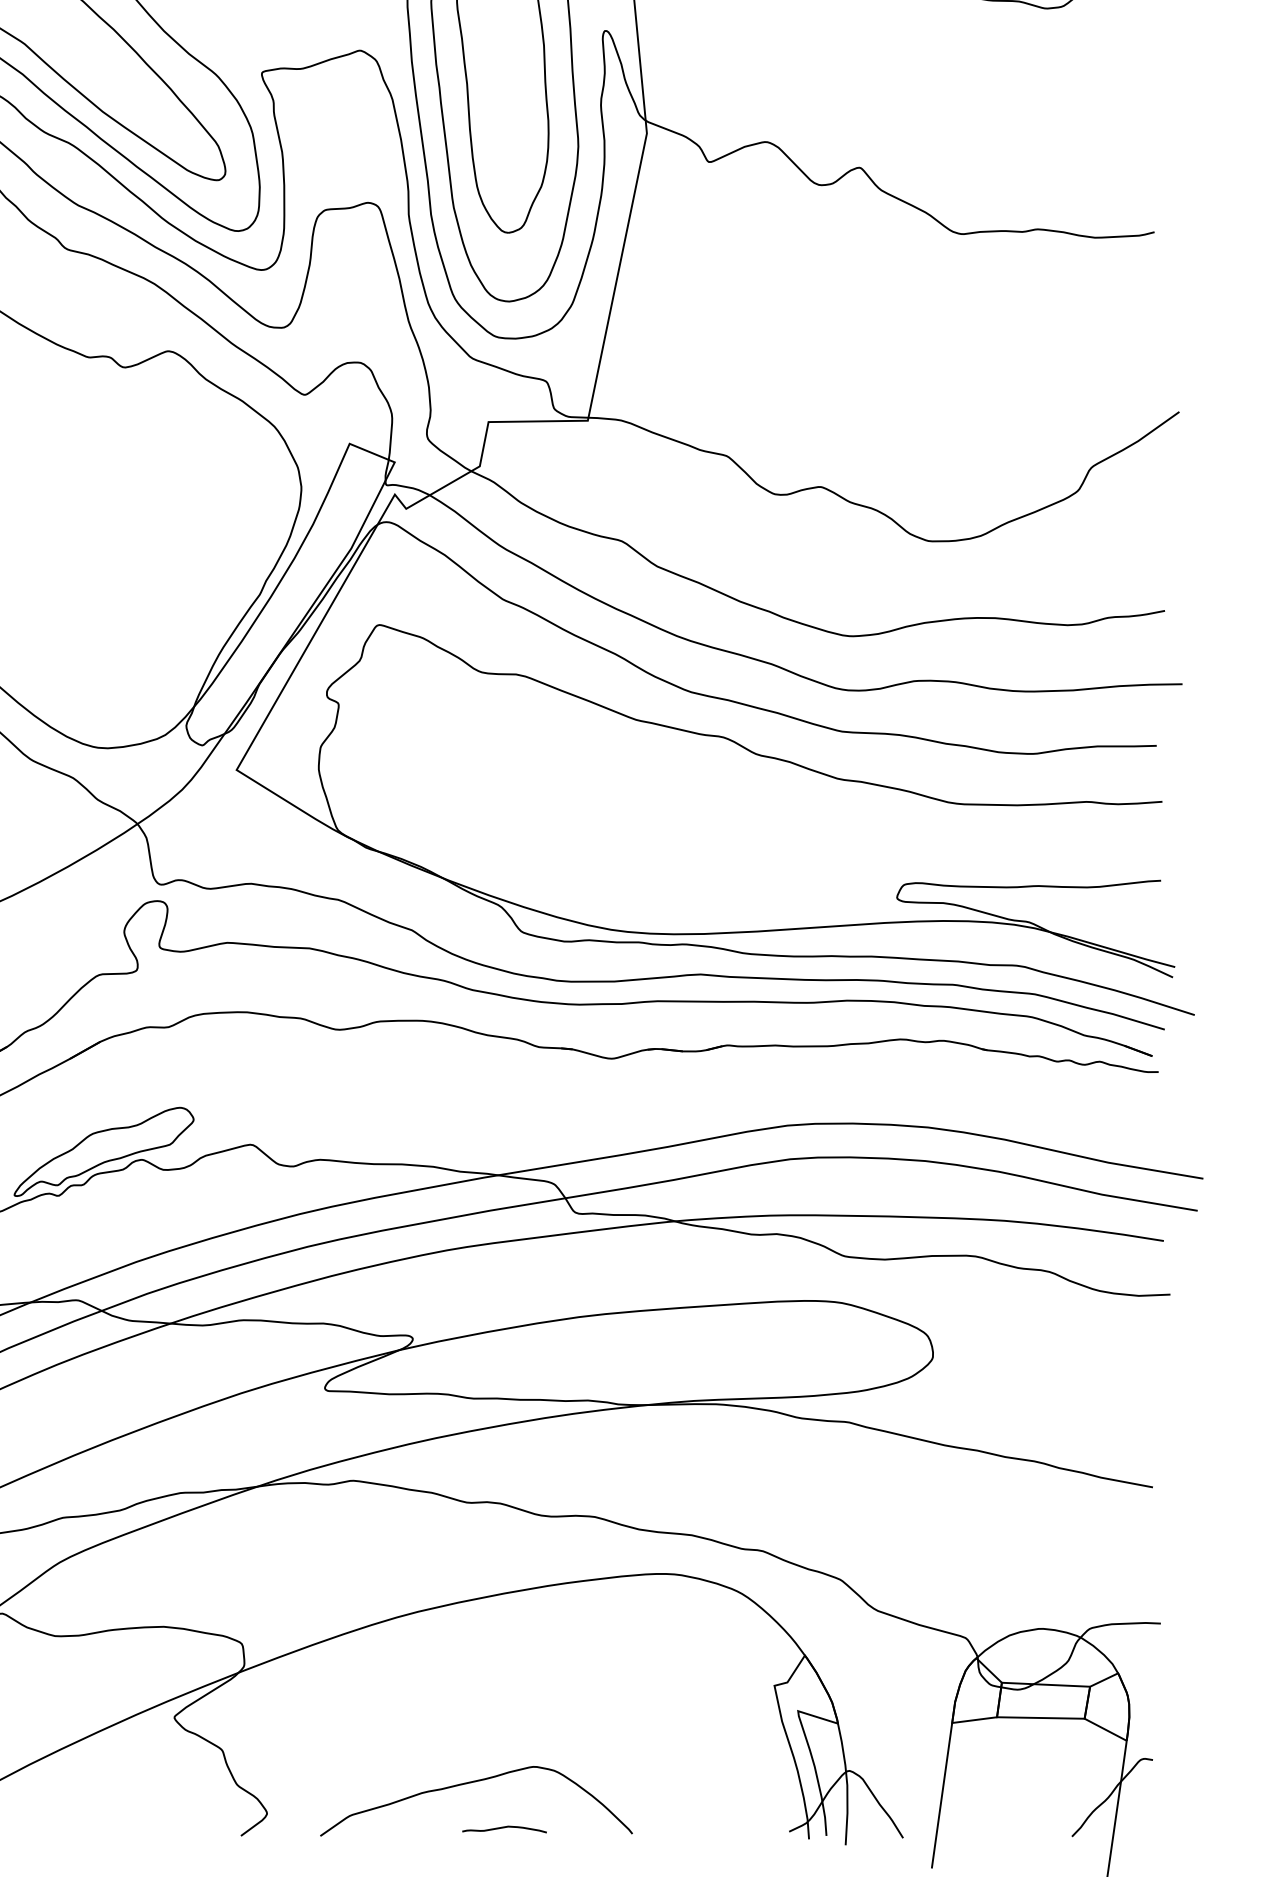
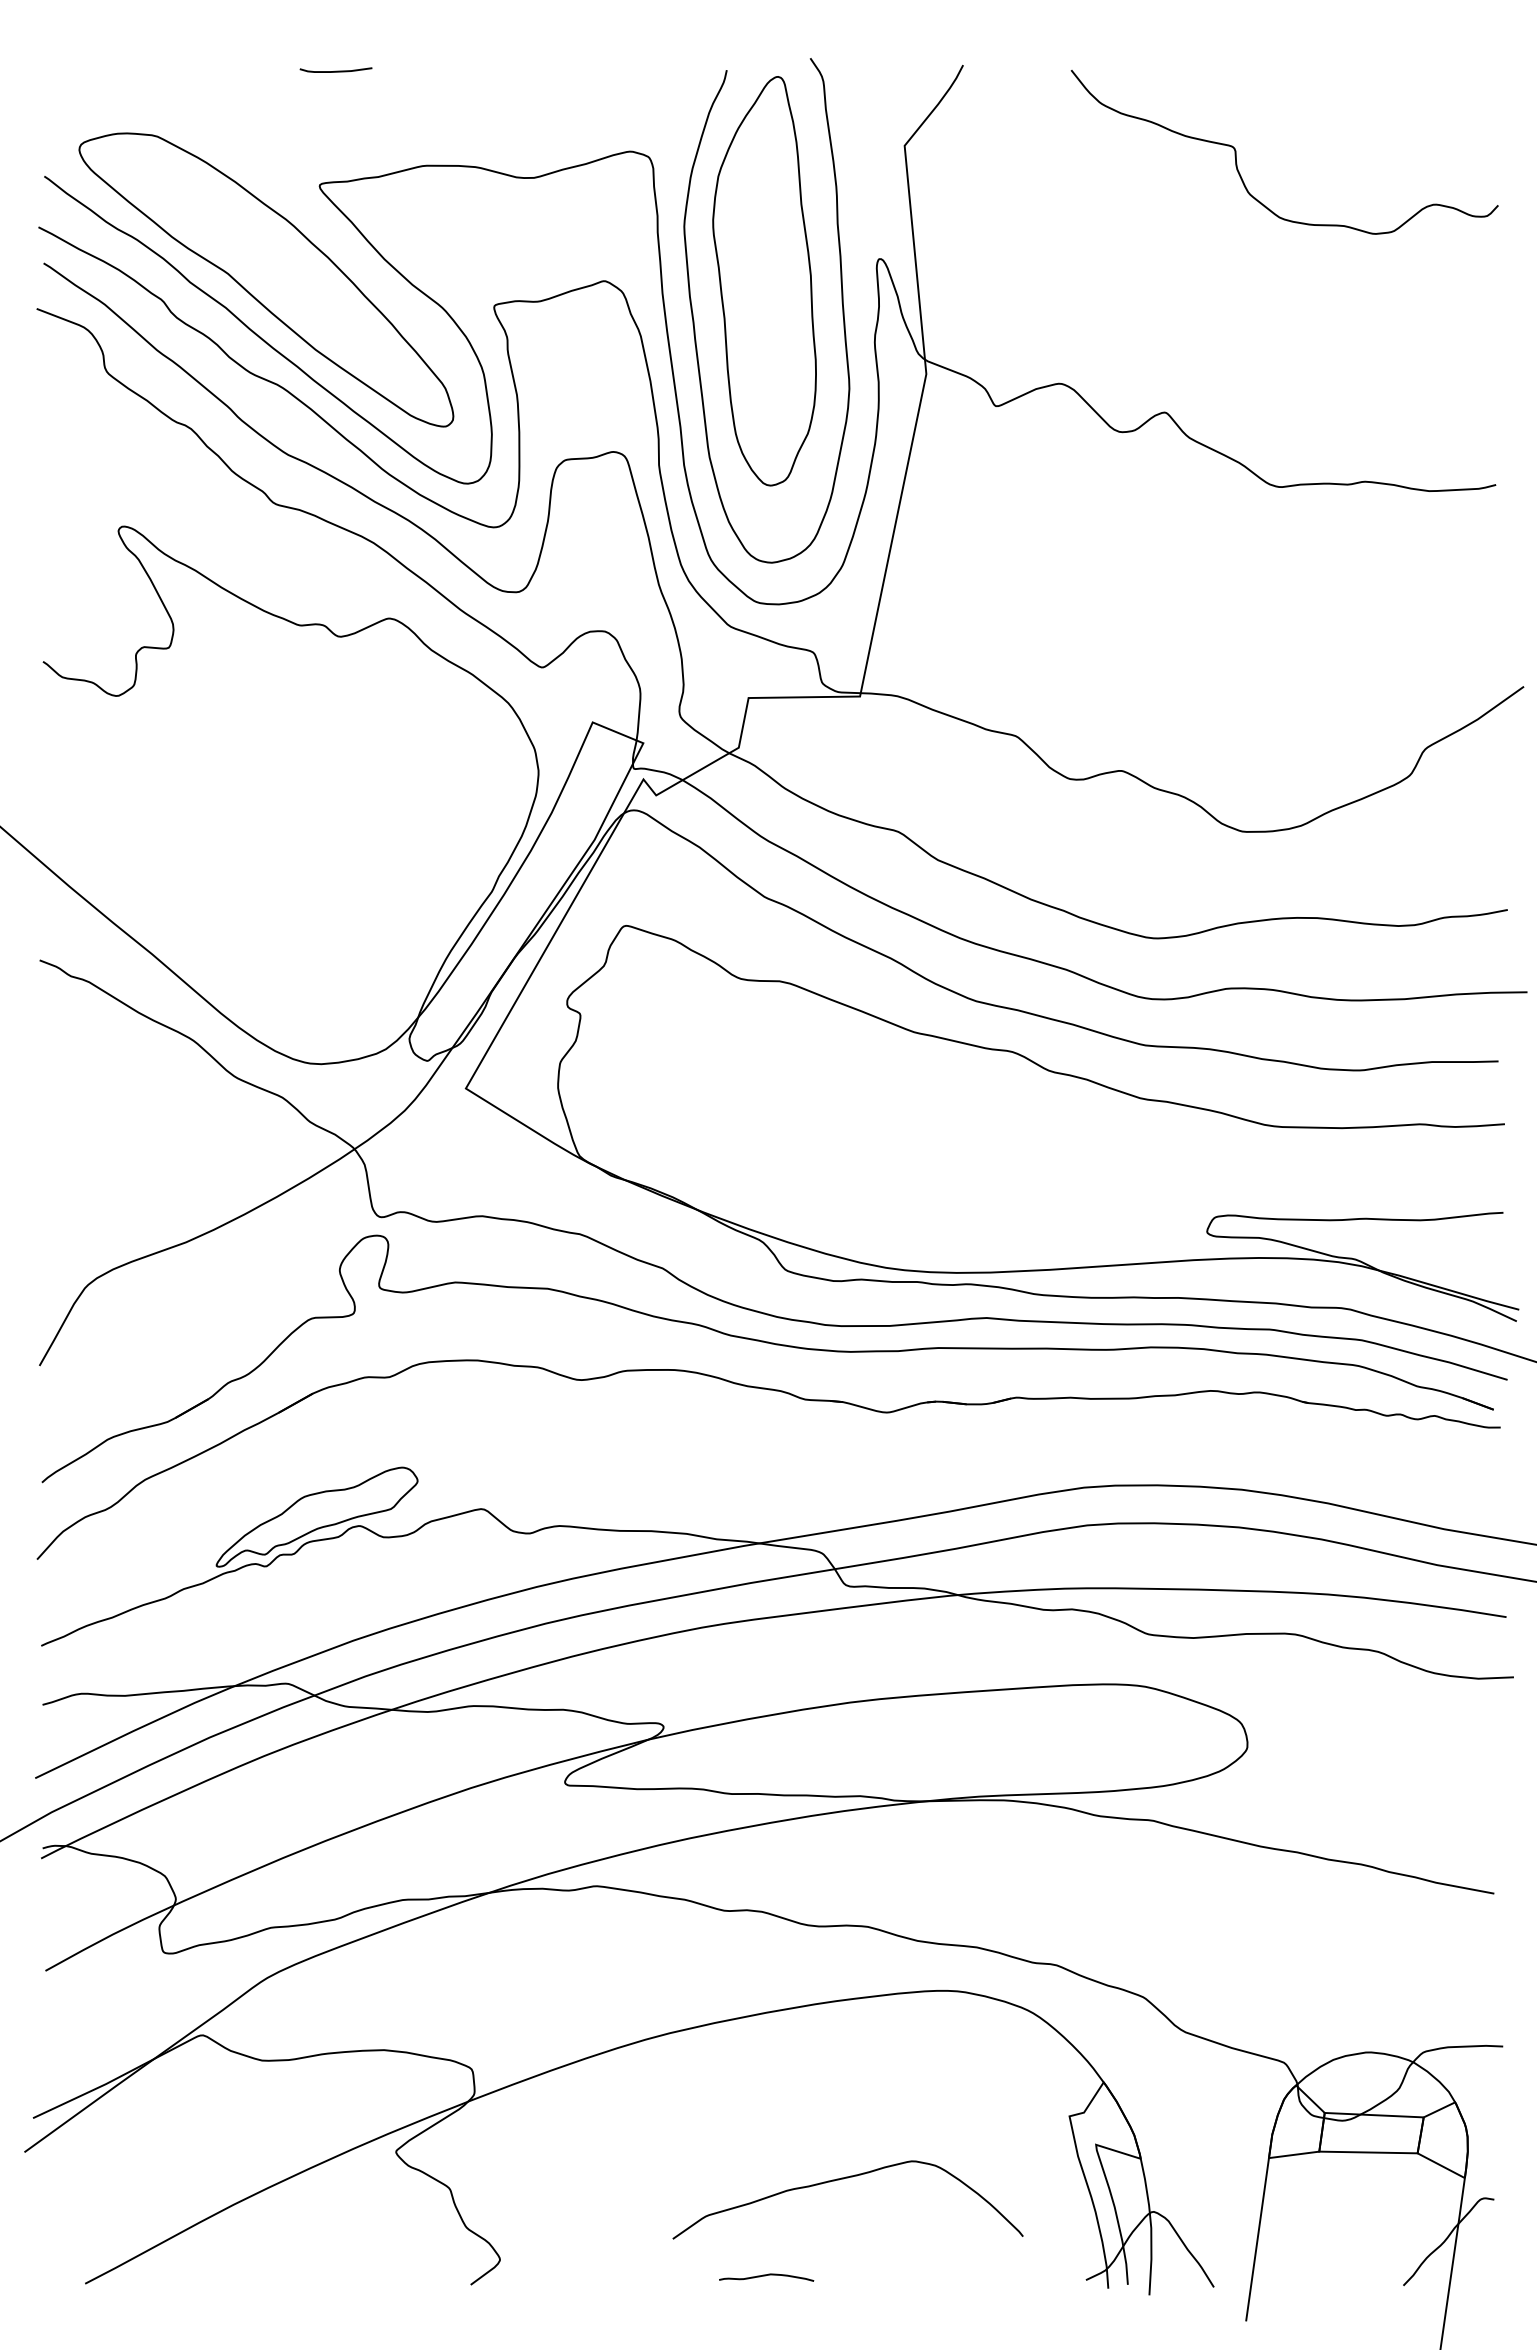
curve: (472, 1783) -> (843, 2179), moved

